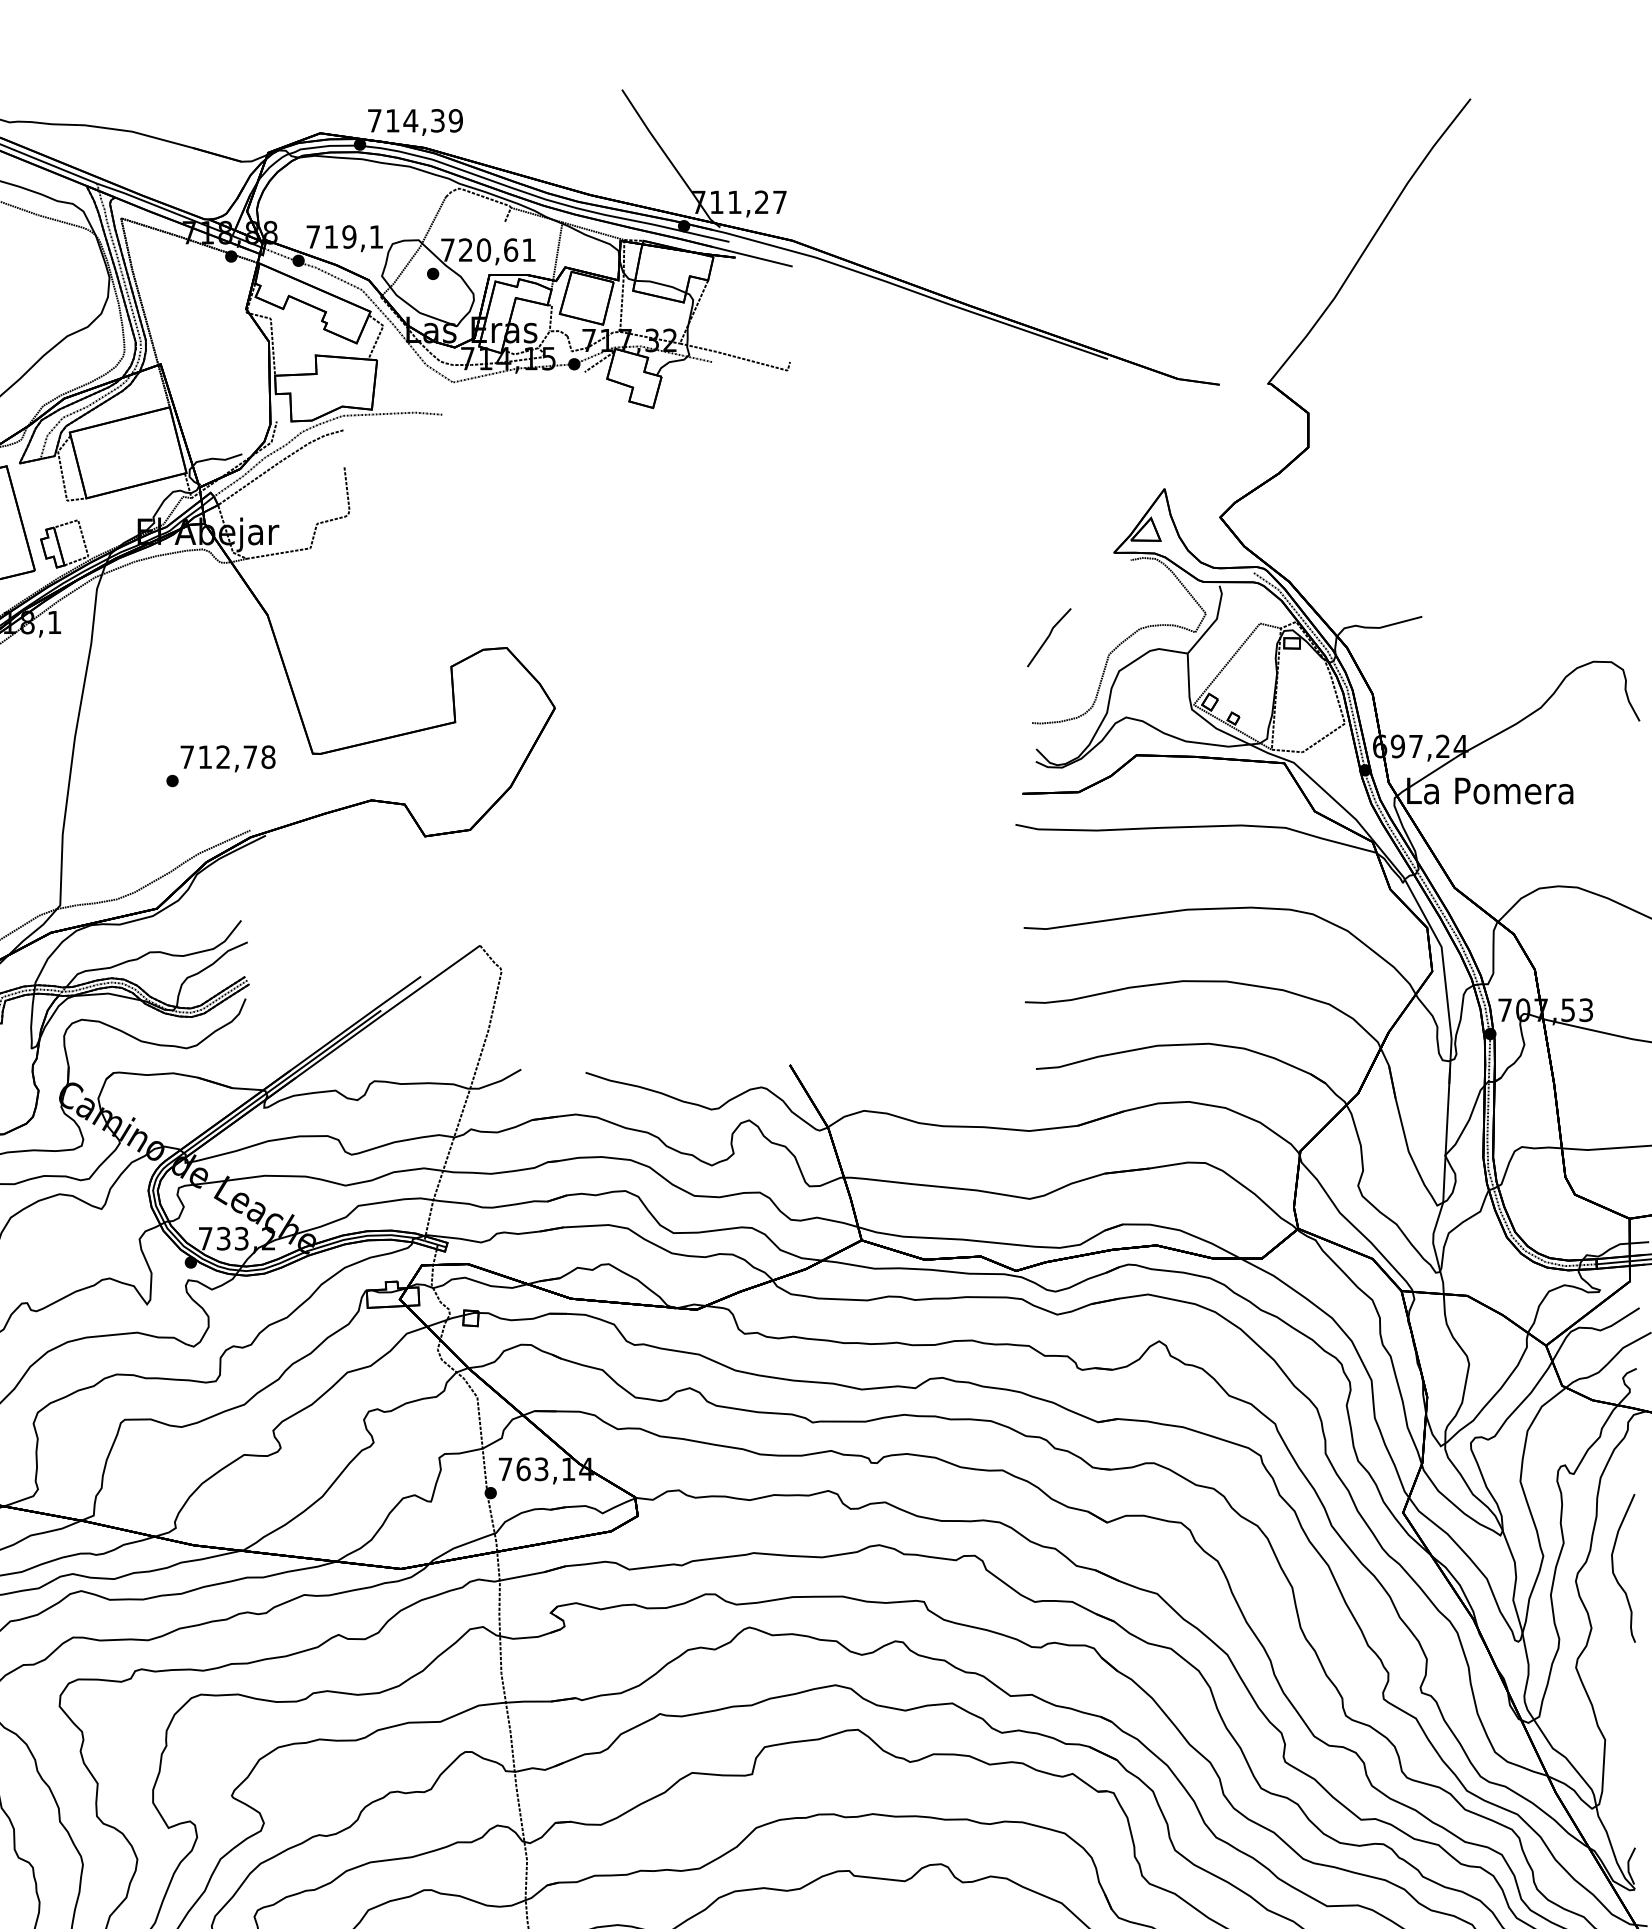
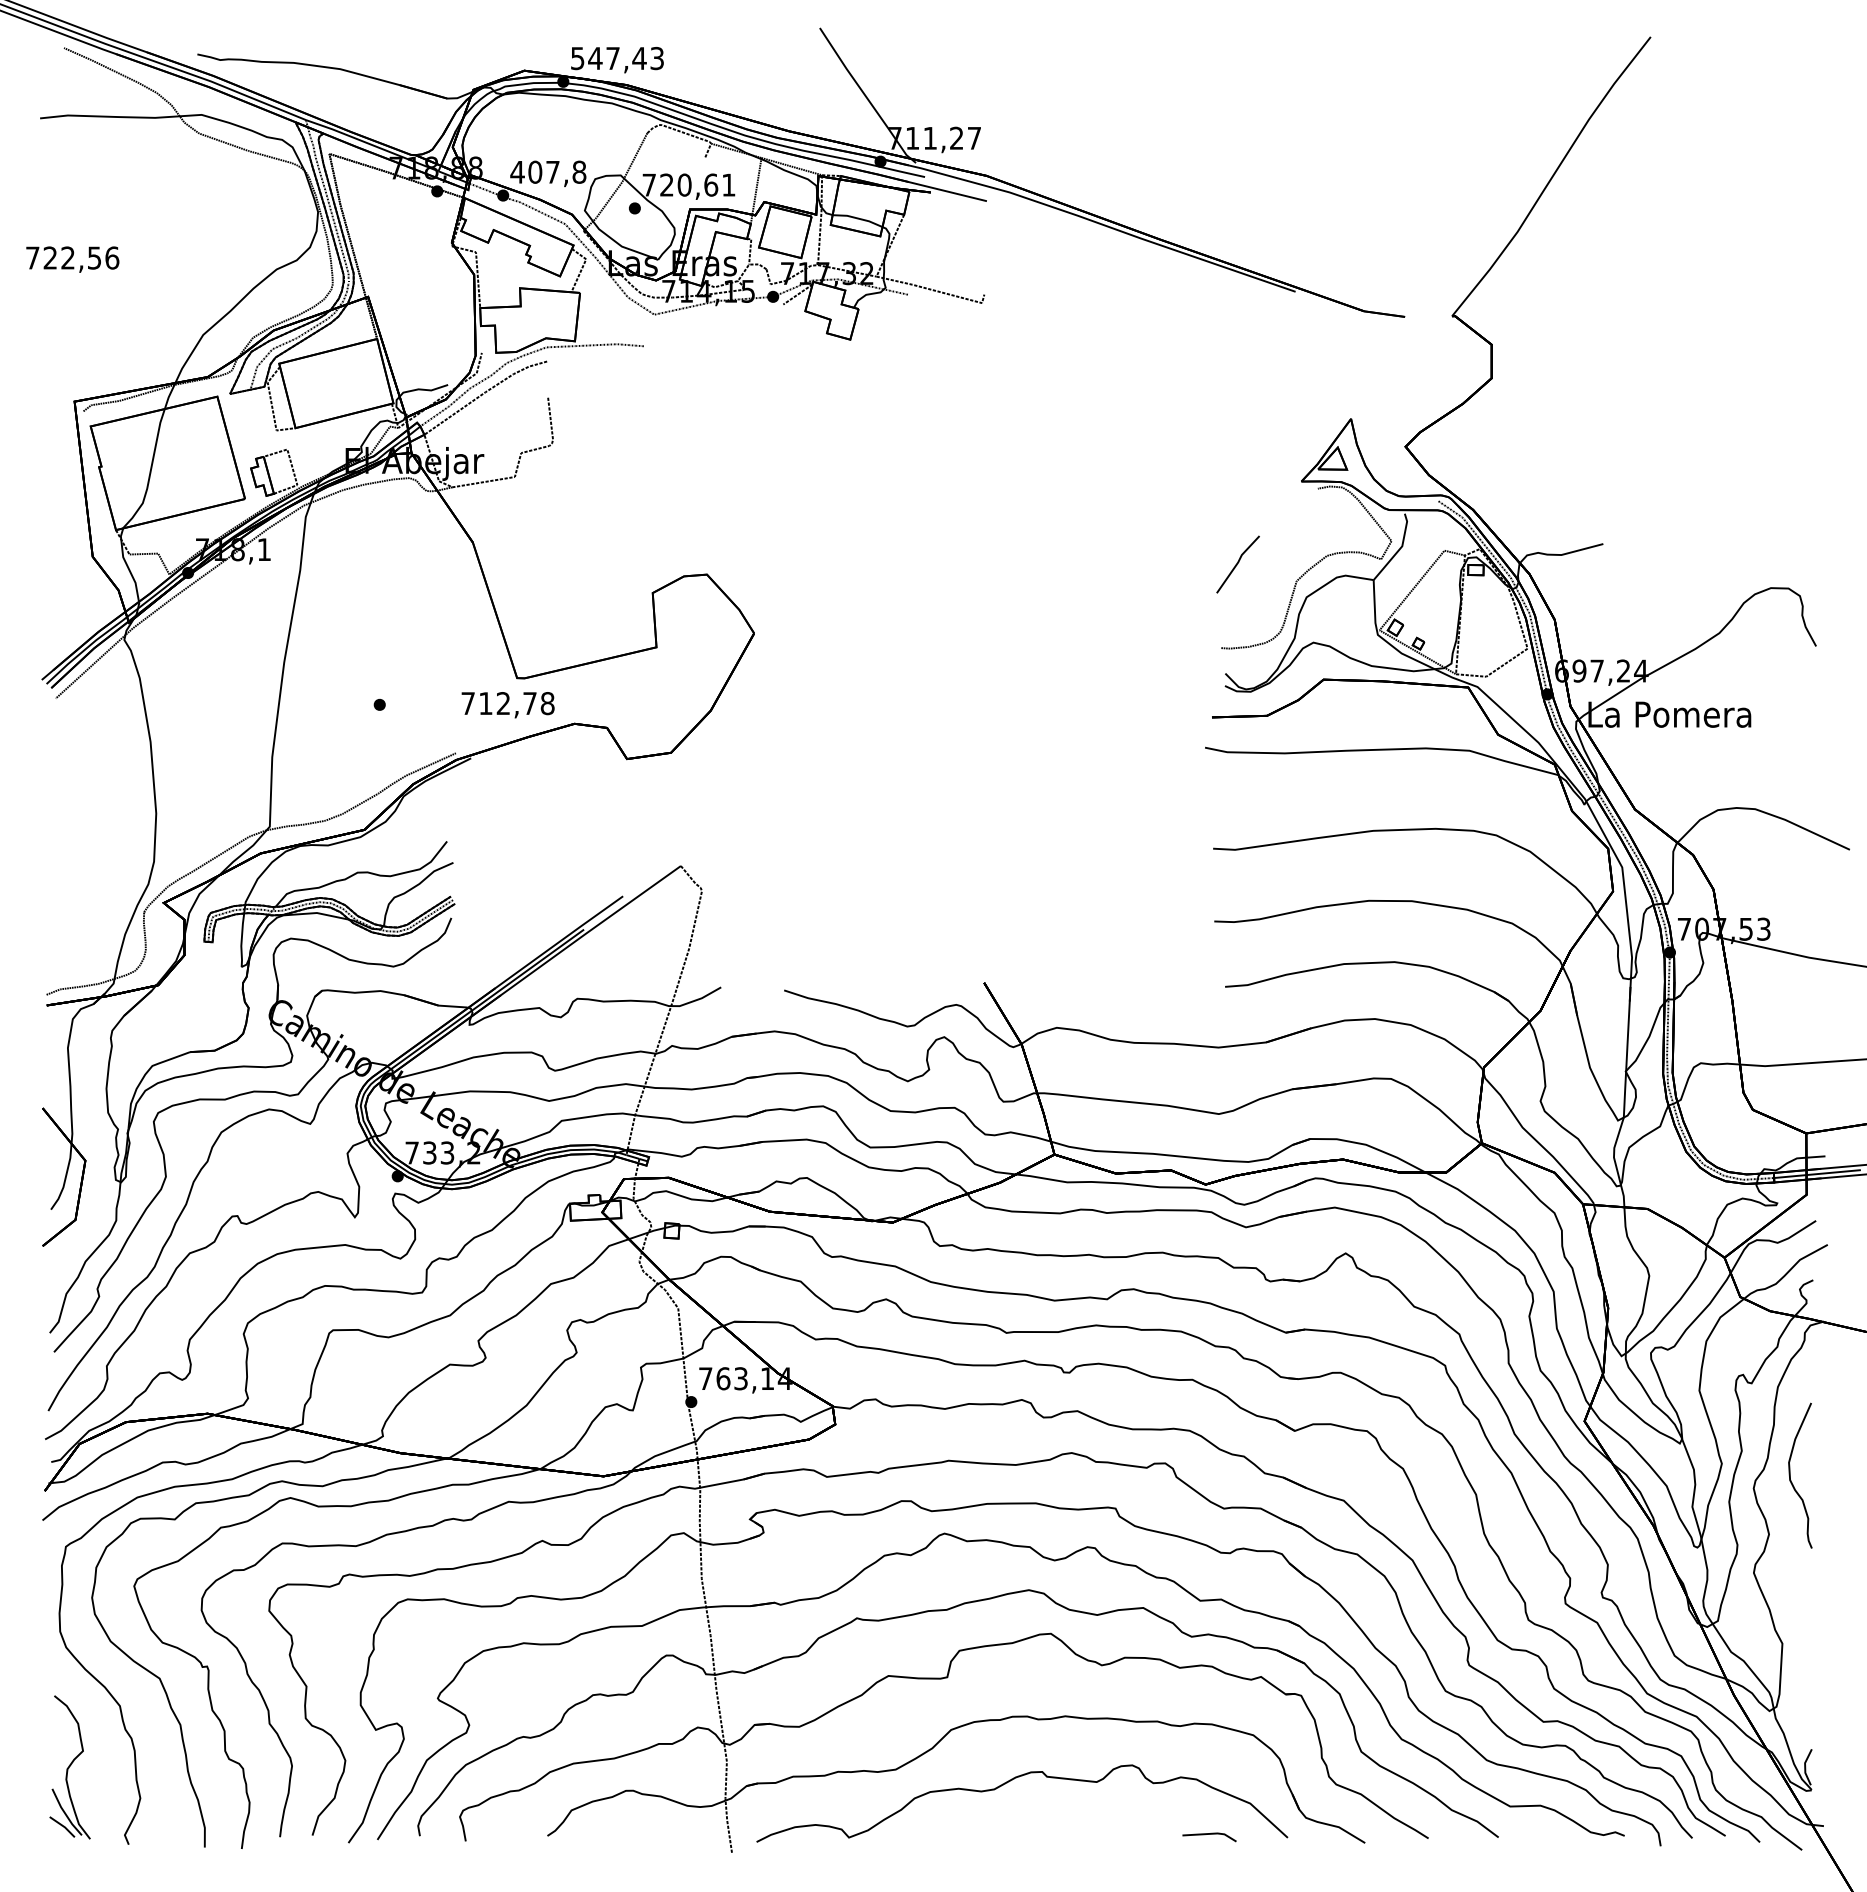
text: (415, 120) -> (617, 58), 714,39 -> 547,43
text: (344, 236) -> (548, 171), 719,1 -> 407,8
text: (227, 759) -> (507, 705), moved

